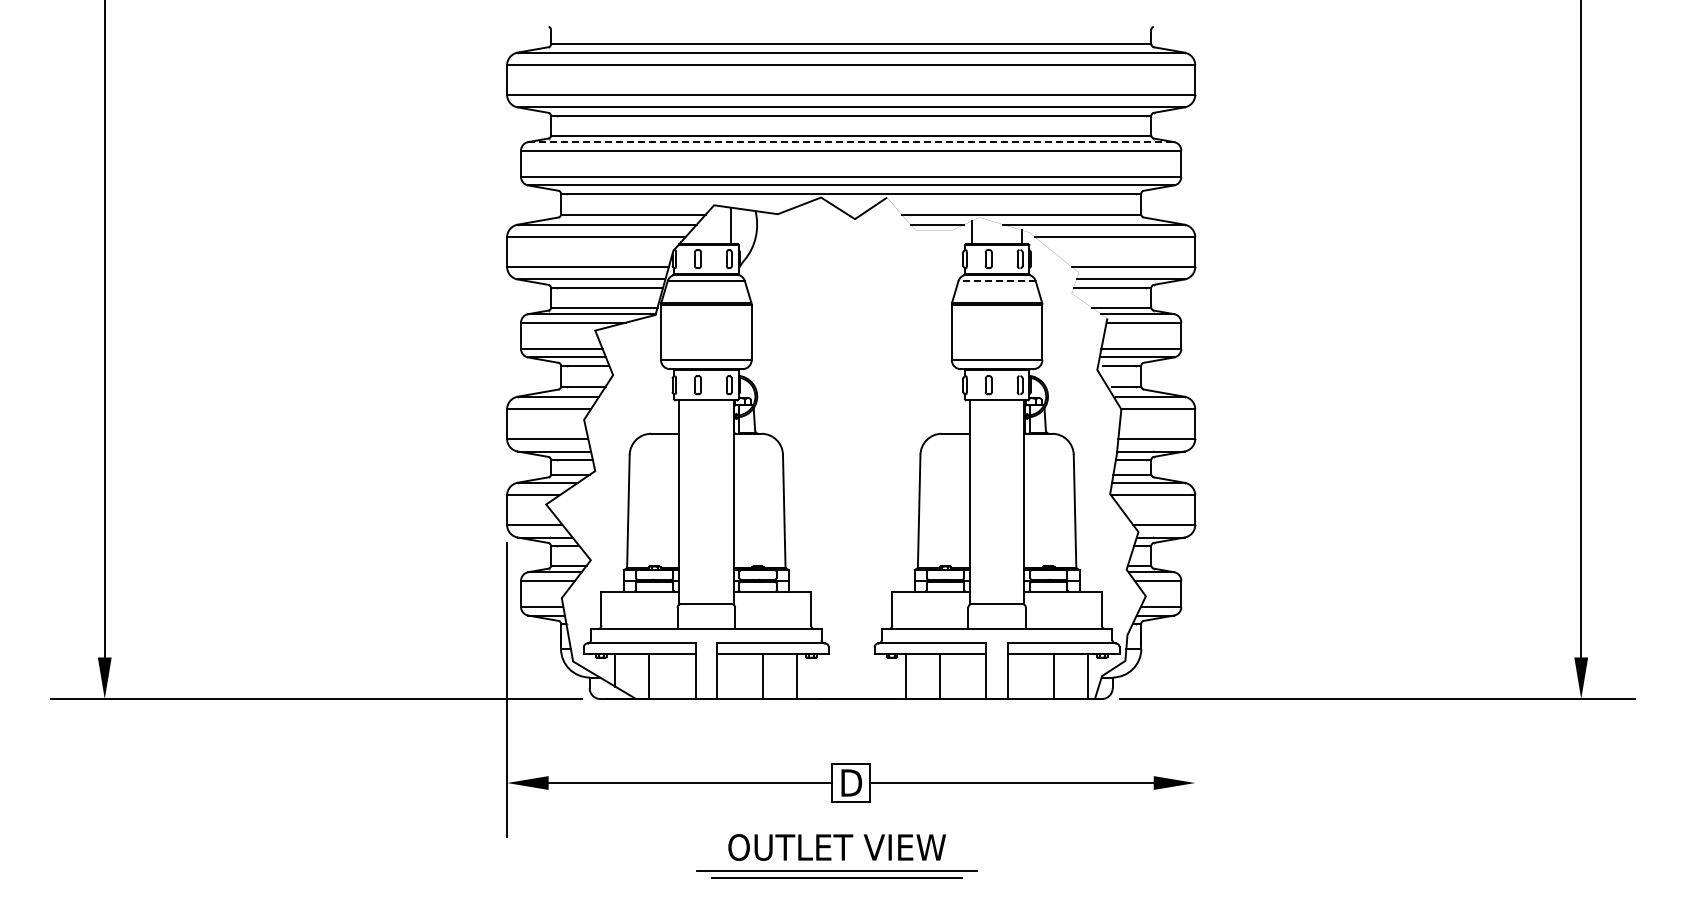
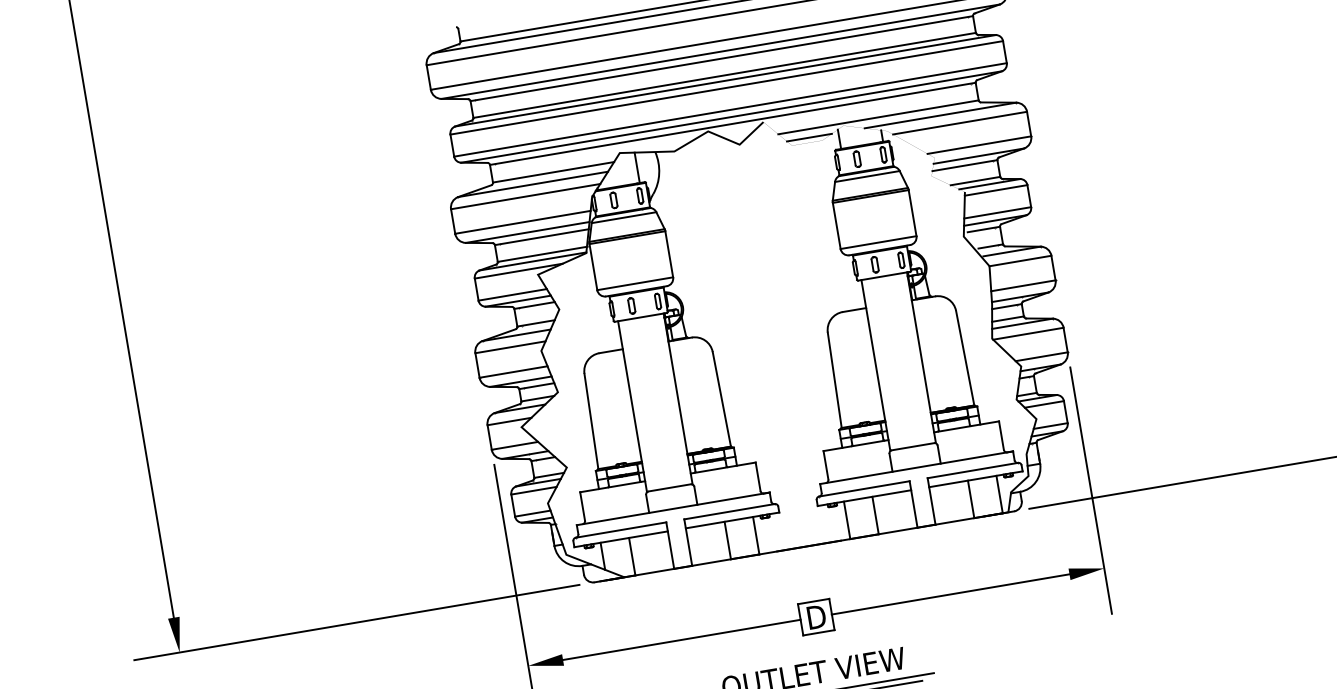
line: (851, 142) -> (725, 81), dashed -> solid
line: (997, 281) -> (867, 176), dashed -> solid
line: (1195, 689) -> (1091, 490), added

